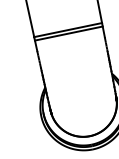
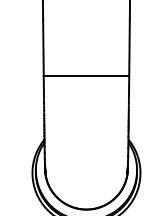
line: (68, 33) -> (86, 80), removed

